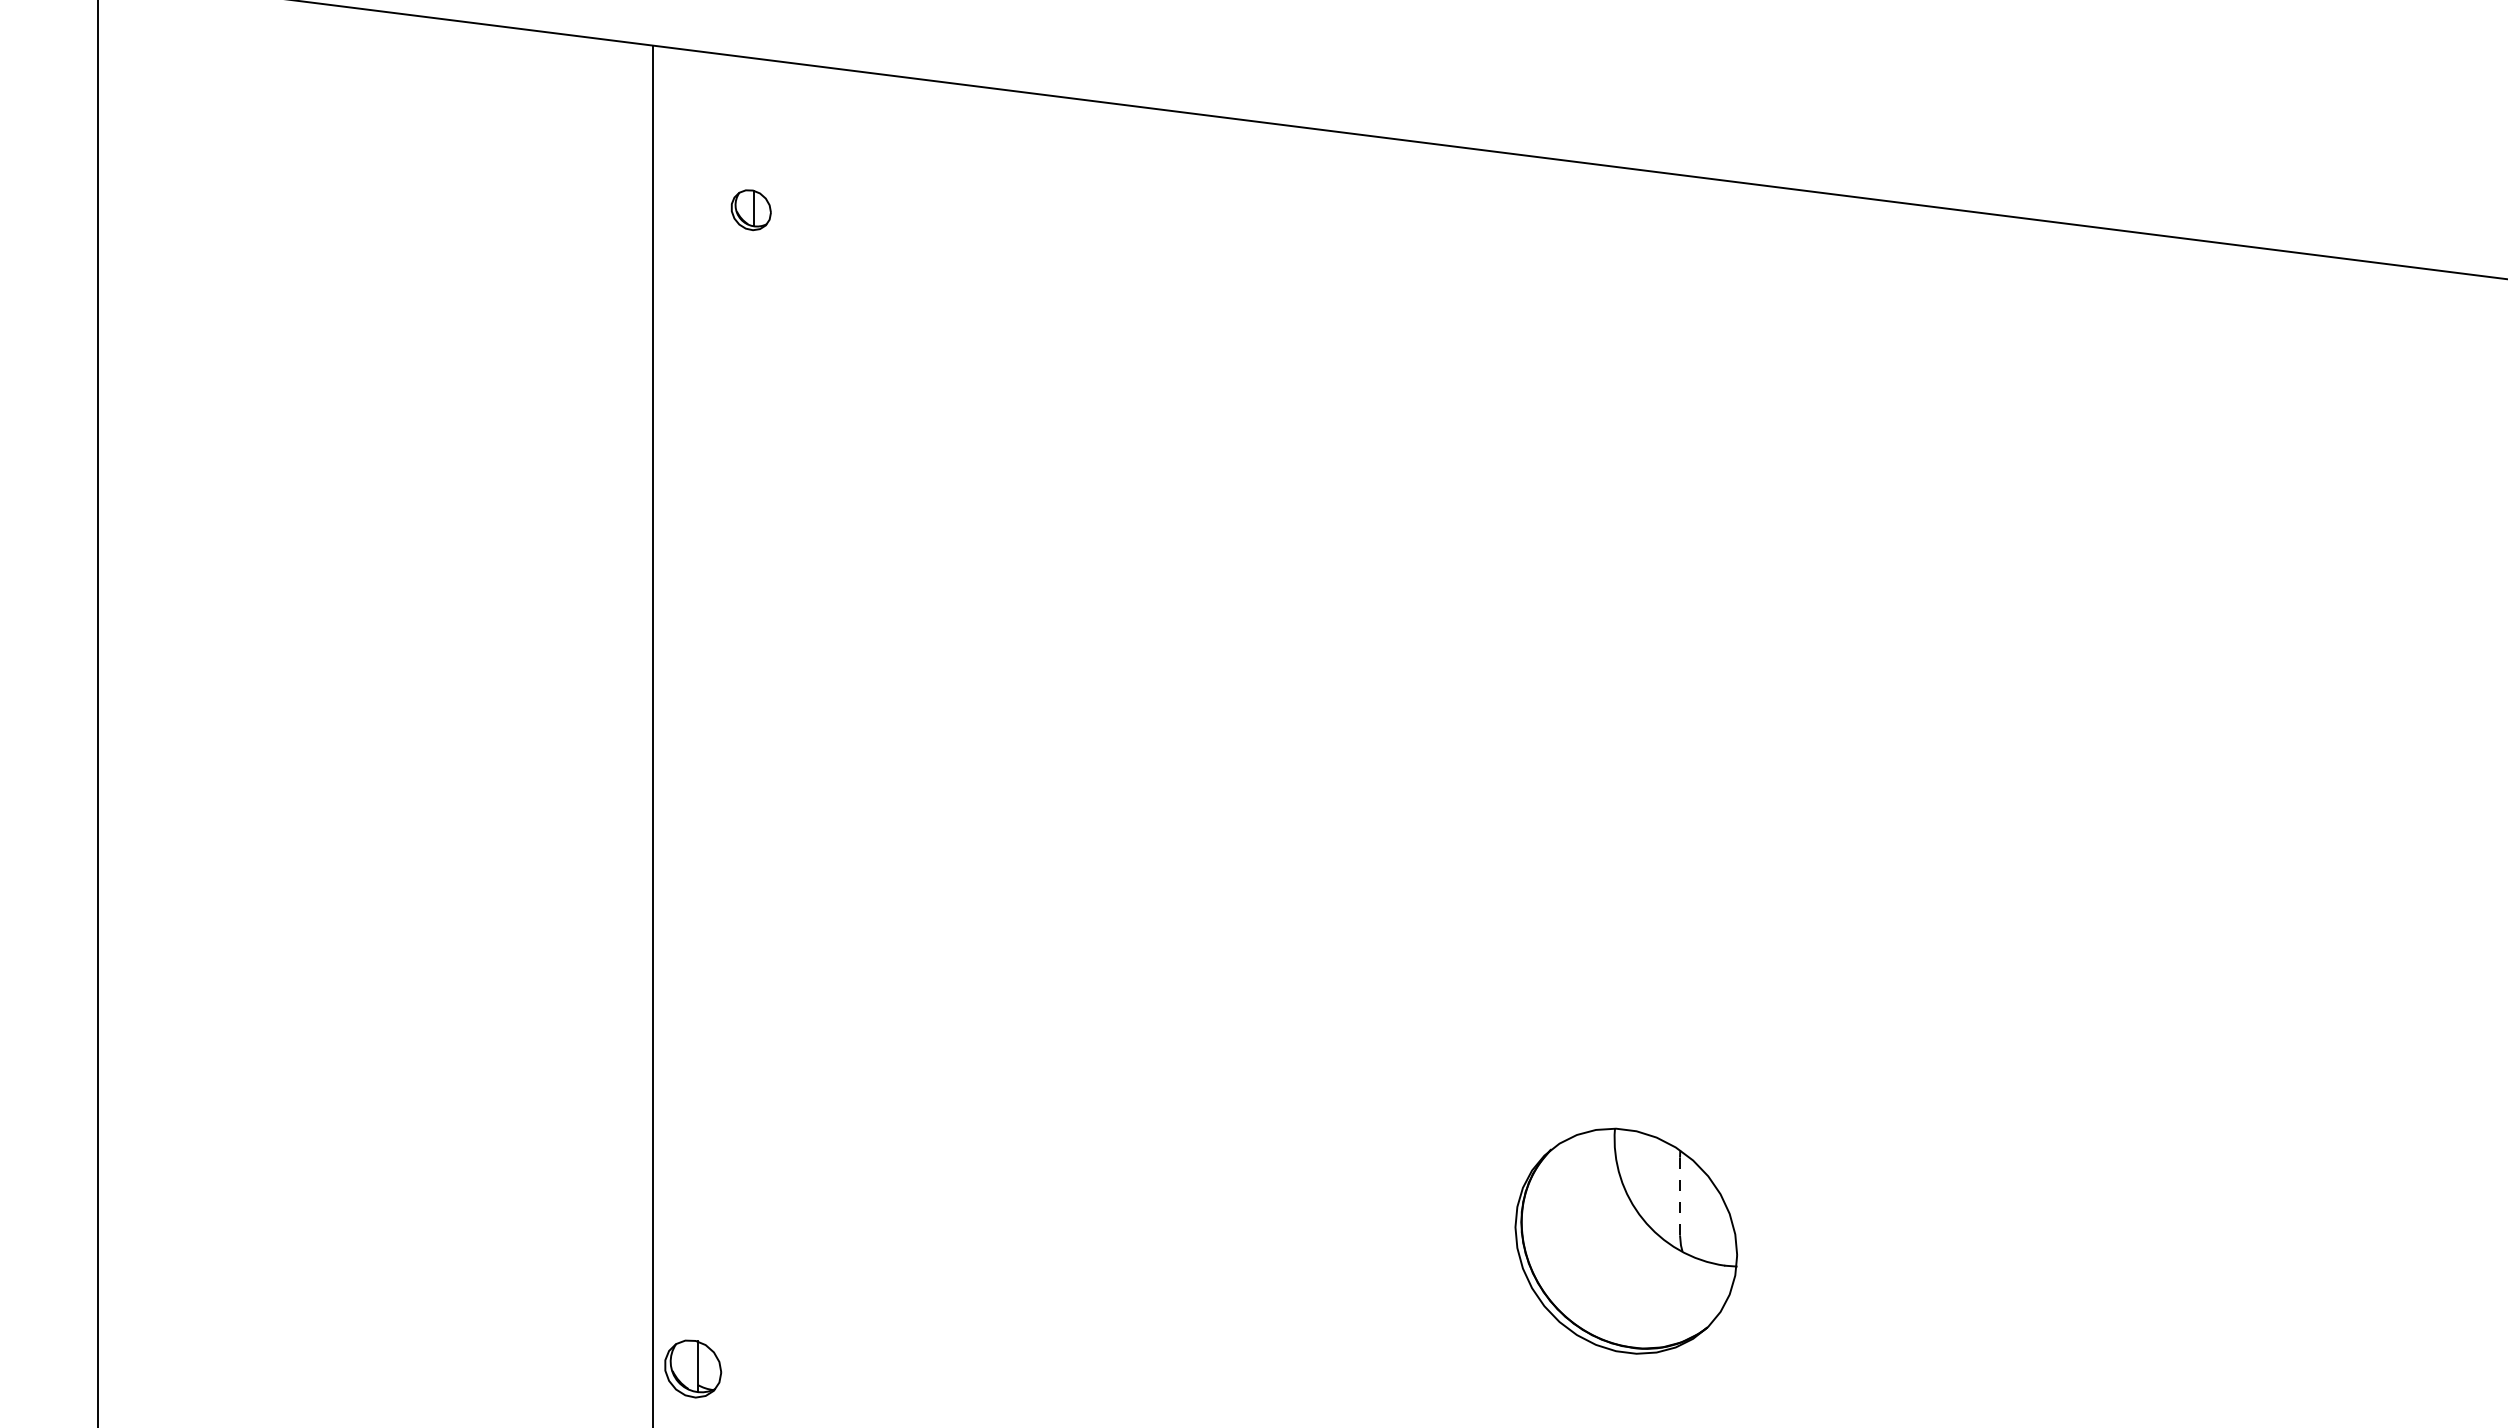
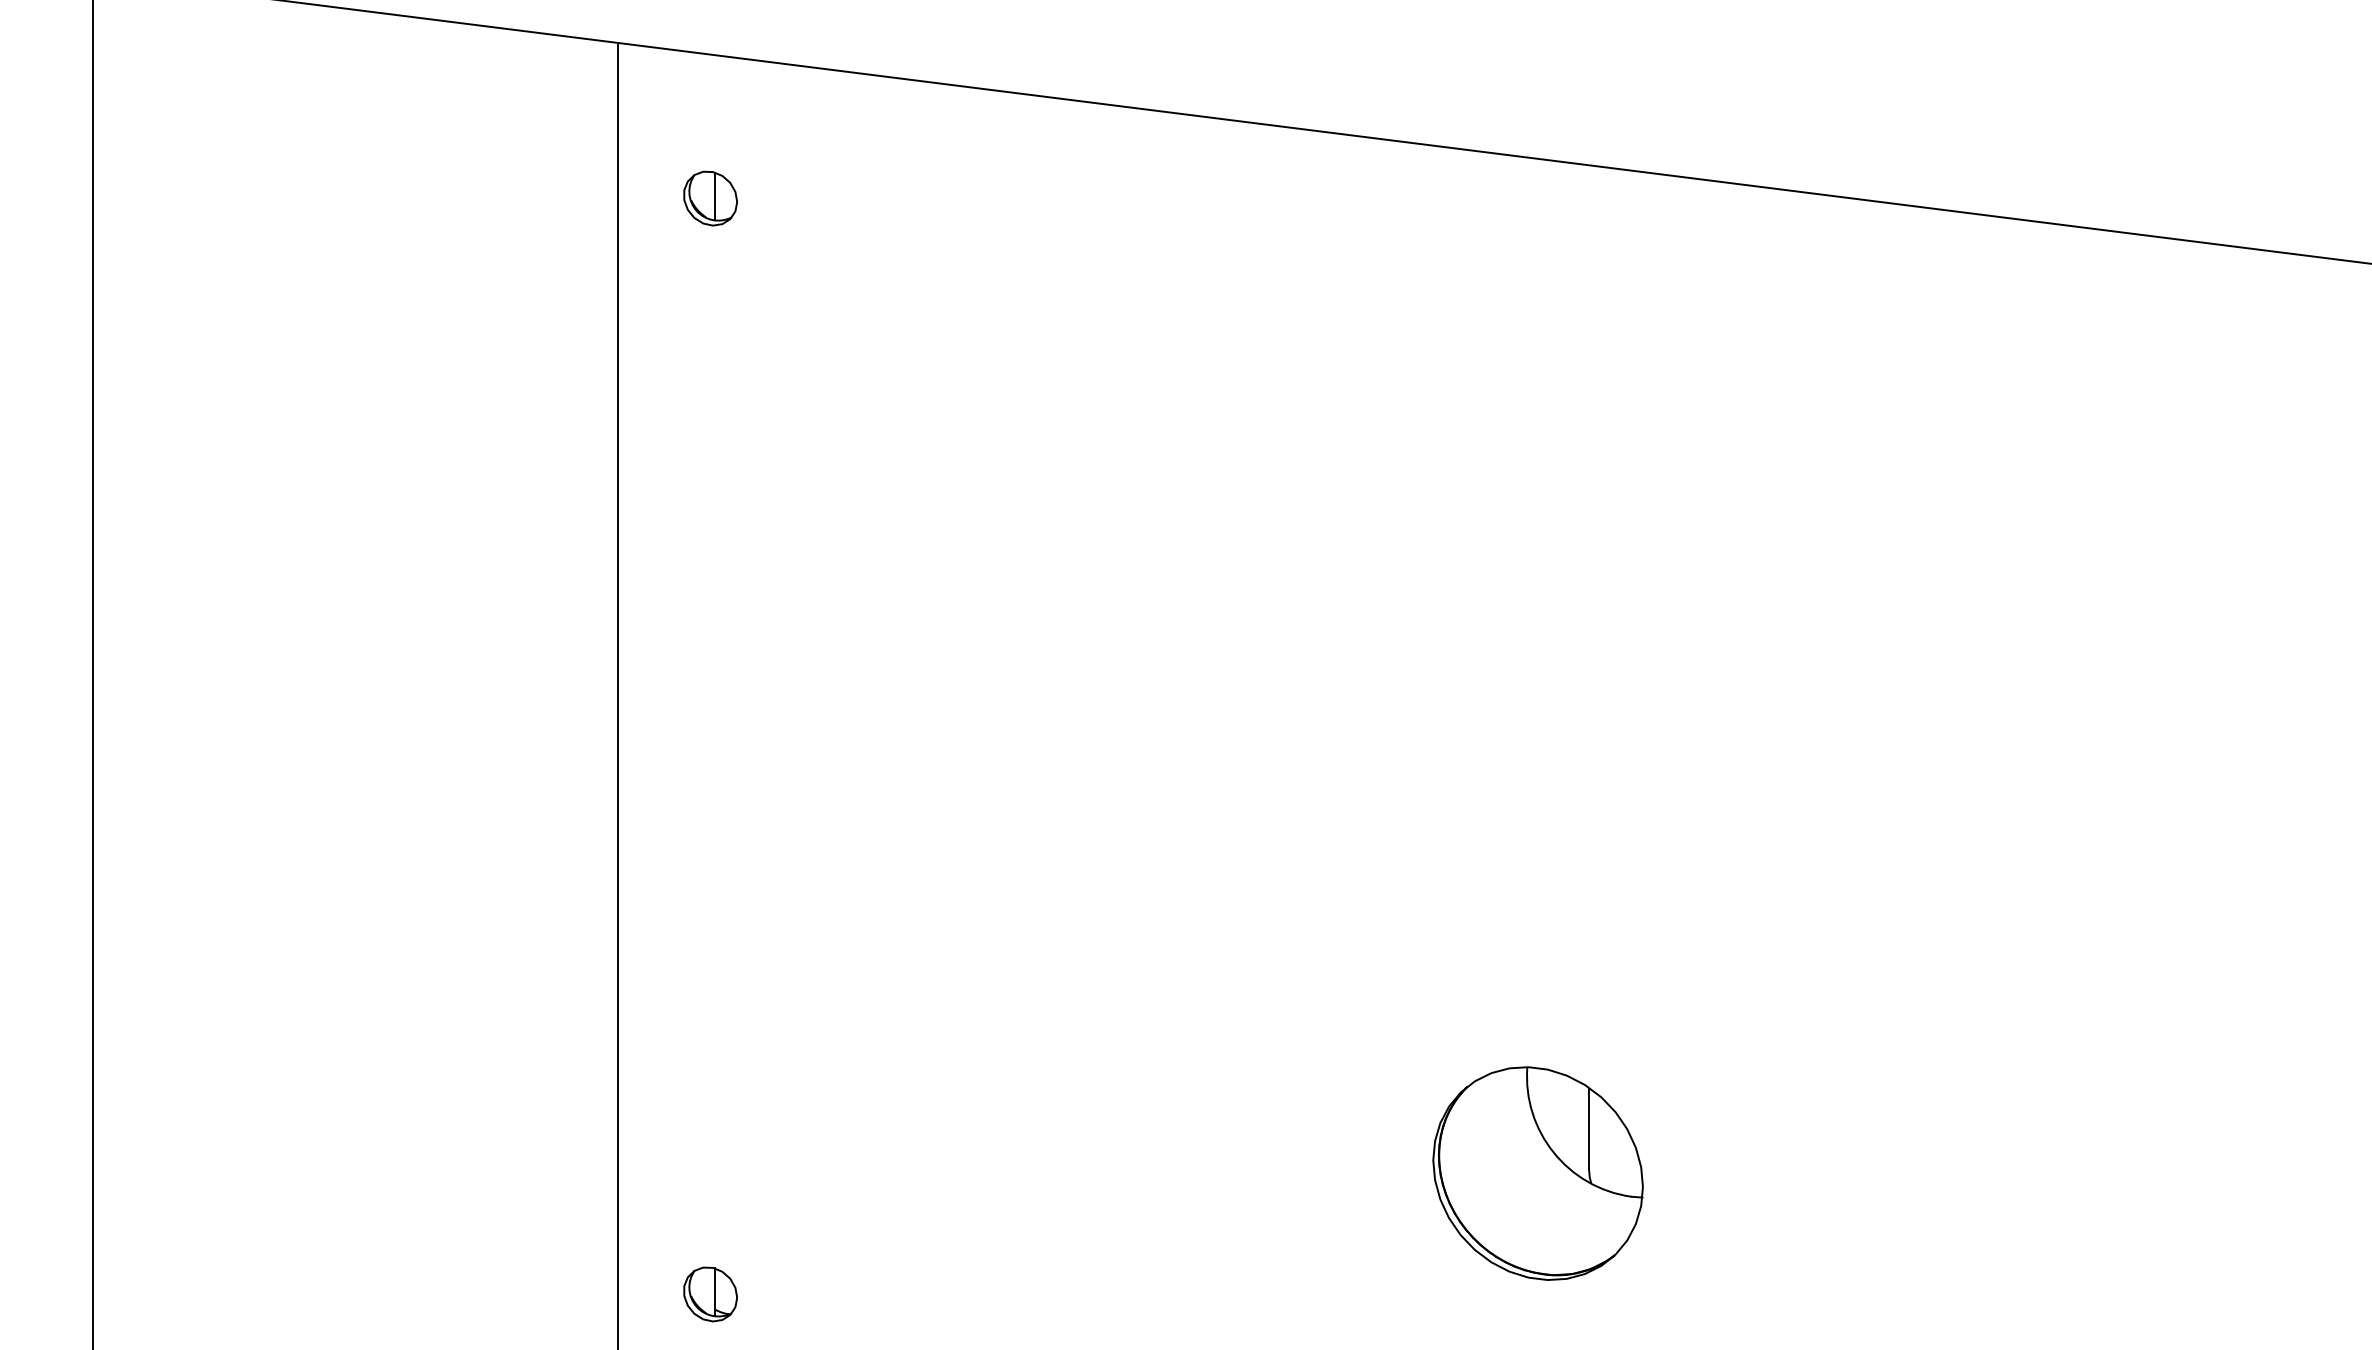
part: (751, 210) -> (710, 198), size x1.43
line: (1679, 1196) -> (1588, 1131), dashed -> solid
part: (693, 1369) -> (710, 1294), moved

